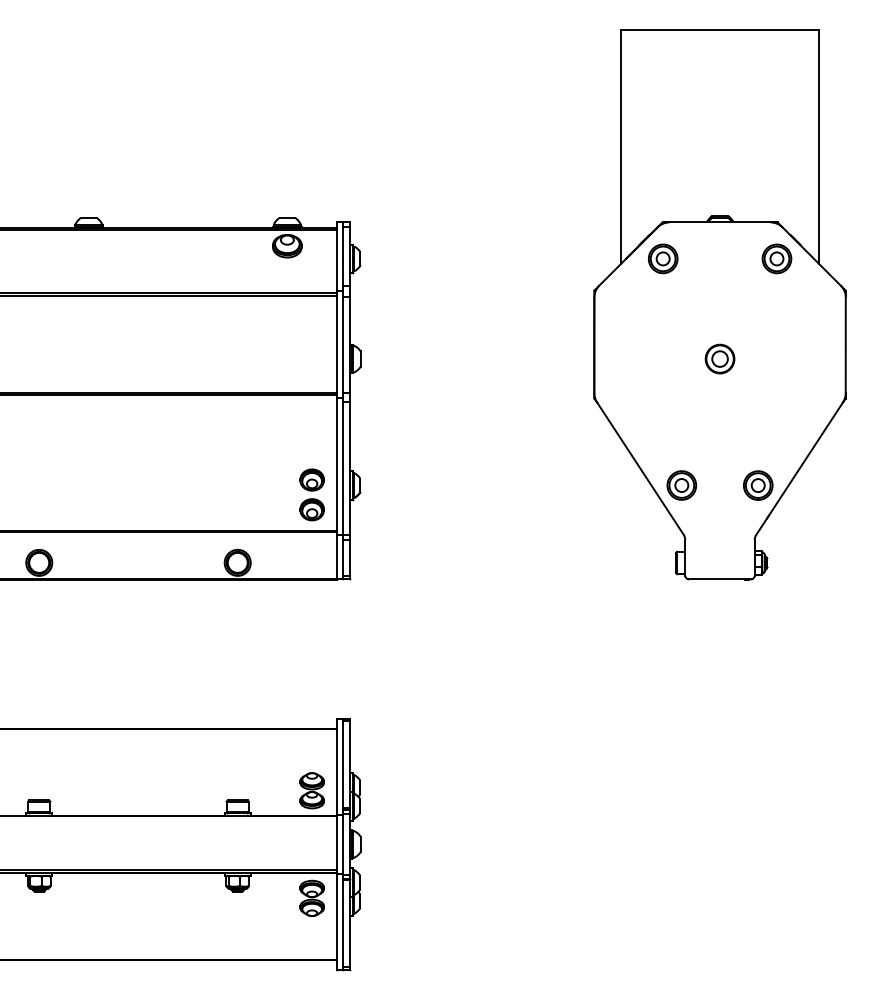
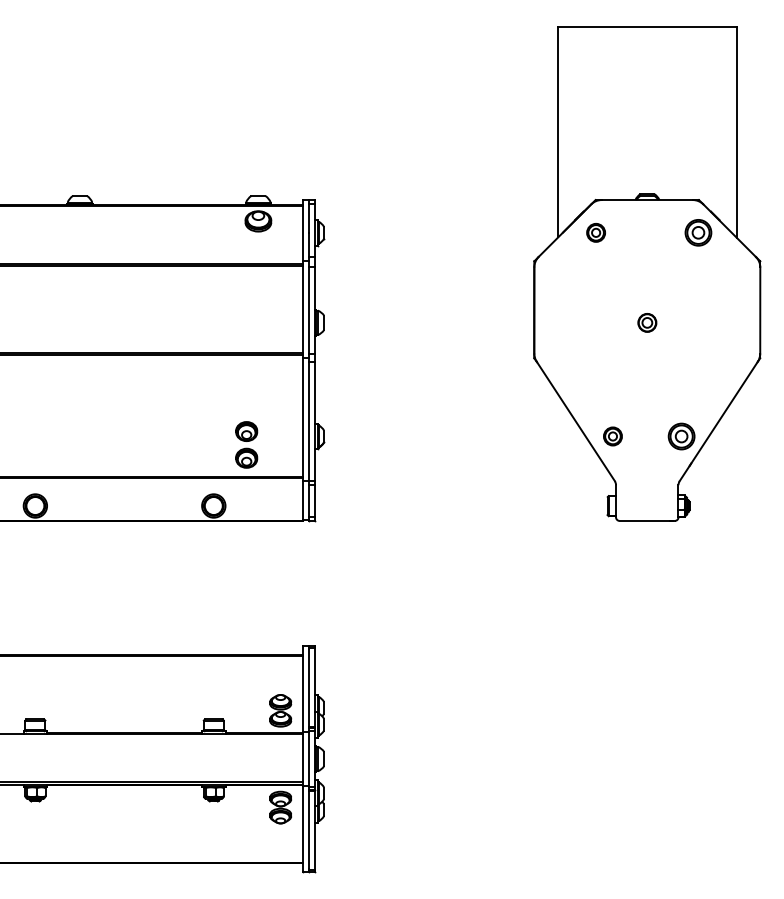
part: (662, 258) -> (595, 232), size x0.7
part: (720, 358) -> (647, 322), size x0.7
part: (681, 485) -> (612, 436), size x0.7
part: (311, 494) -> (246, 444), moved

